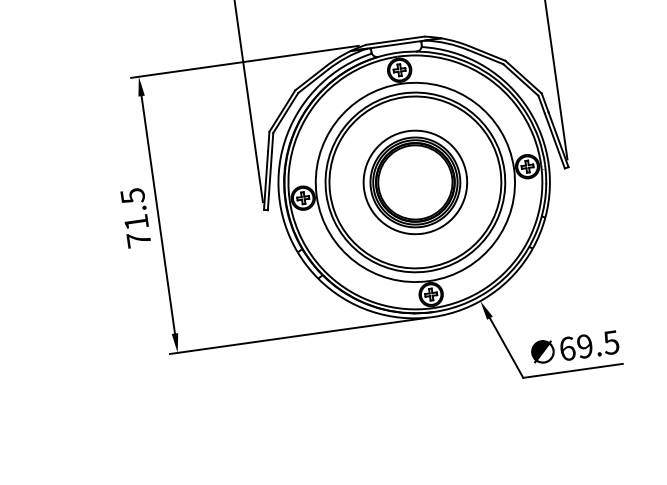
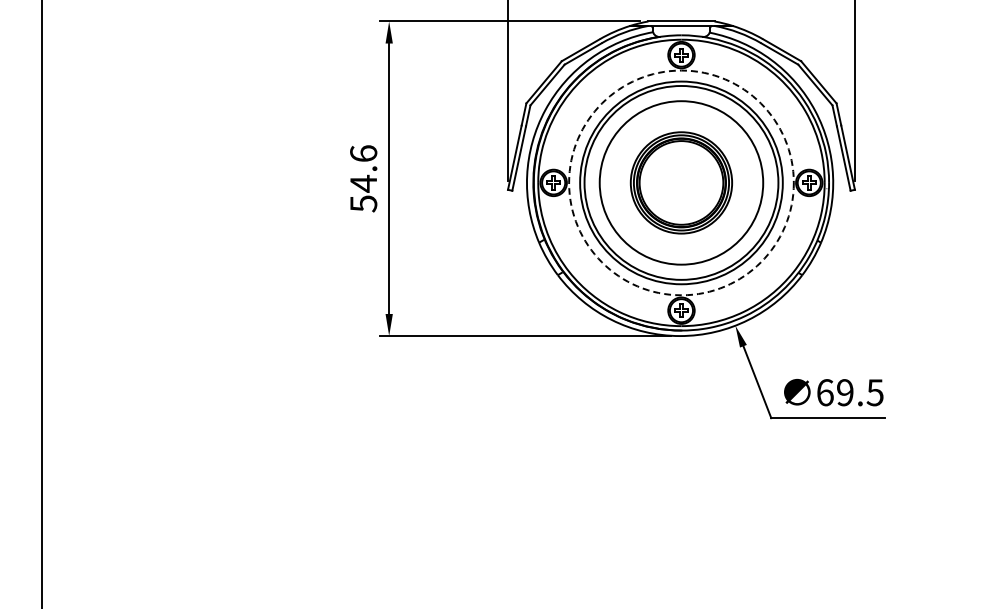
circle: (415, 182) -> (681, 182), size x1.4
circle: (415, 182) -> (681, 182), solid -> dashed
text: (135, 217) -> (363, 178), 71.5 -> 54.6

